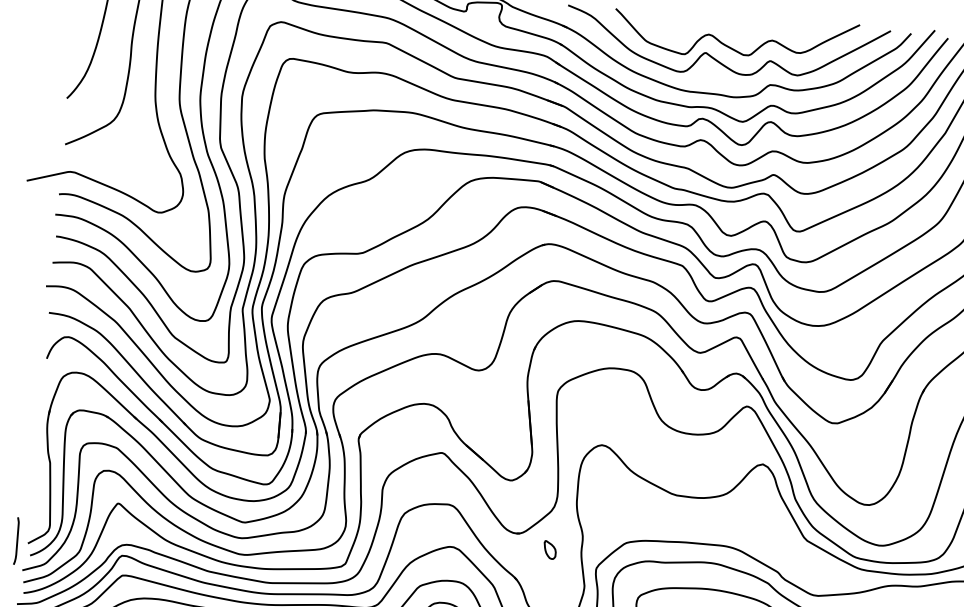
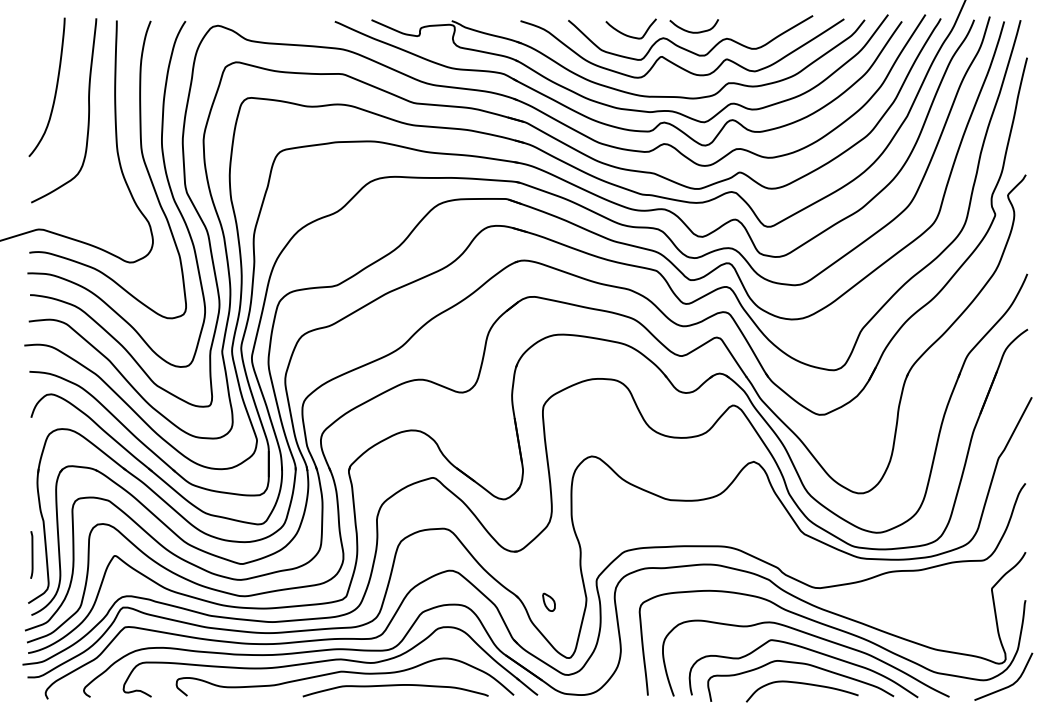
curve: (676, 29) -> (630, 35), added
curve: (739, 30) -> (693, 31), added
line: (16, 540) -> (31, 554), moved
part: (549, 549) -> (548, 601), moved

